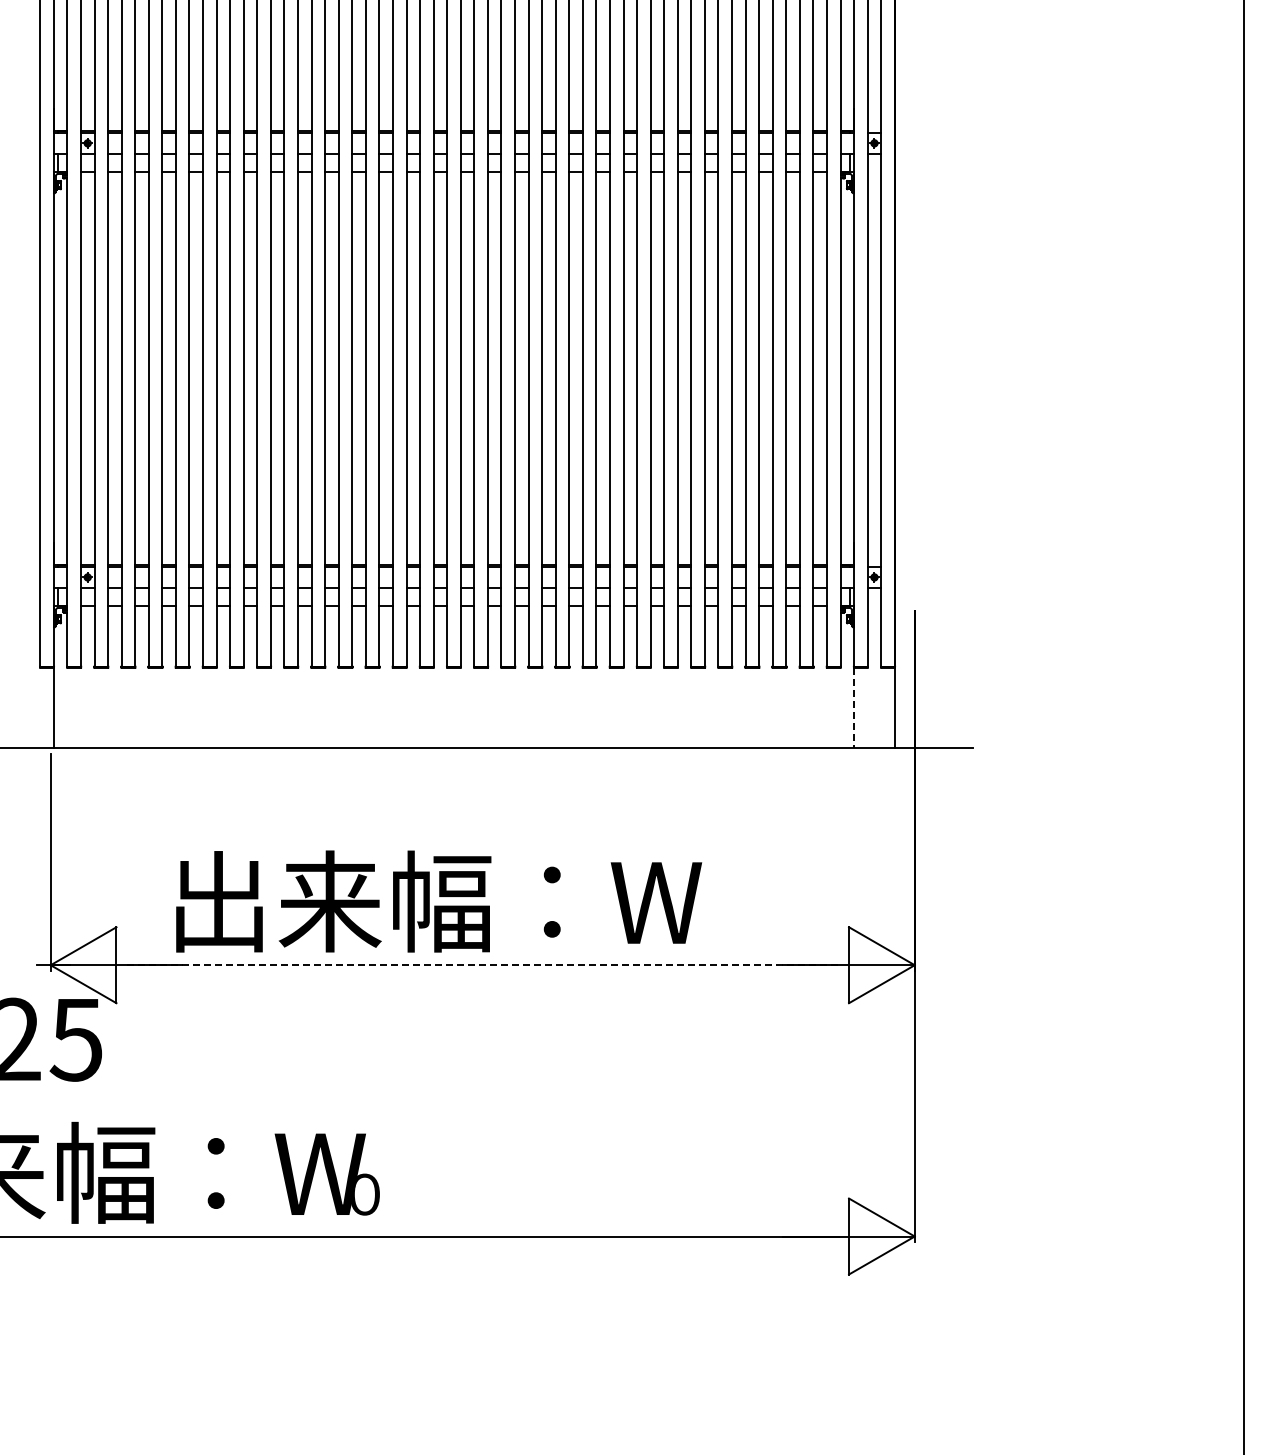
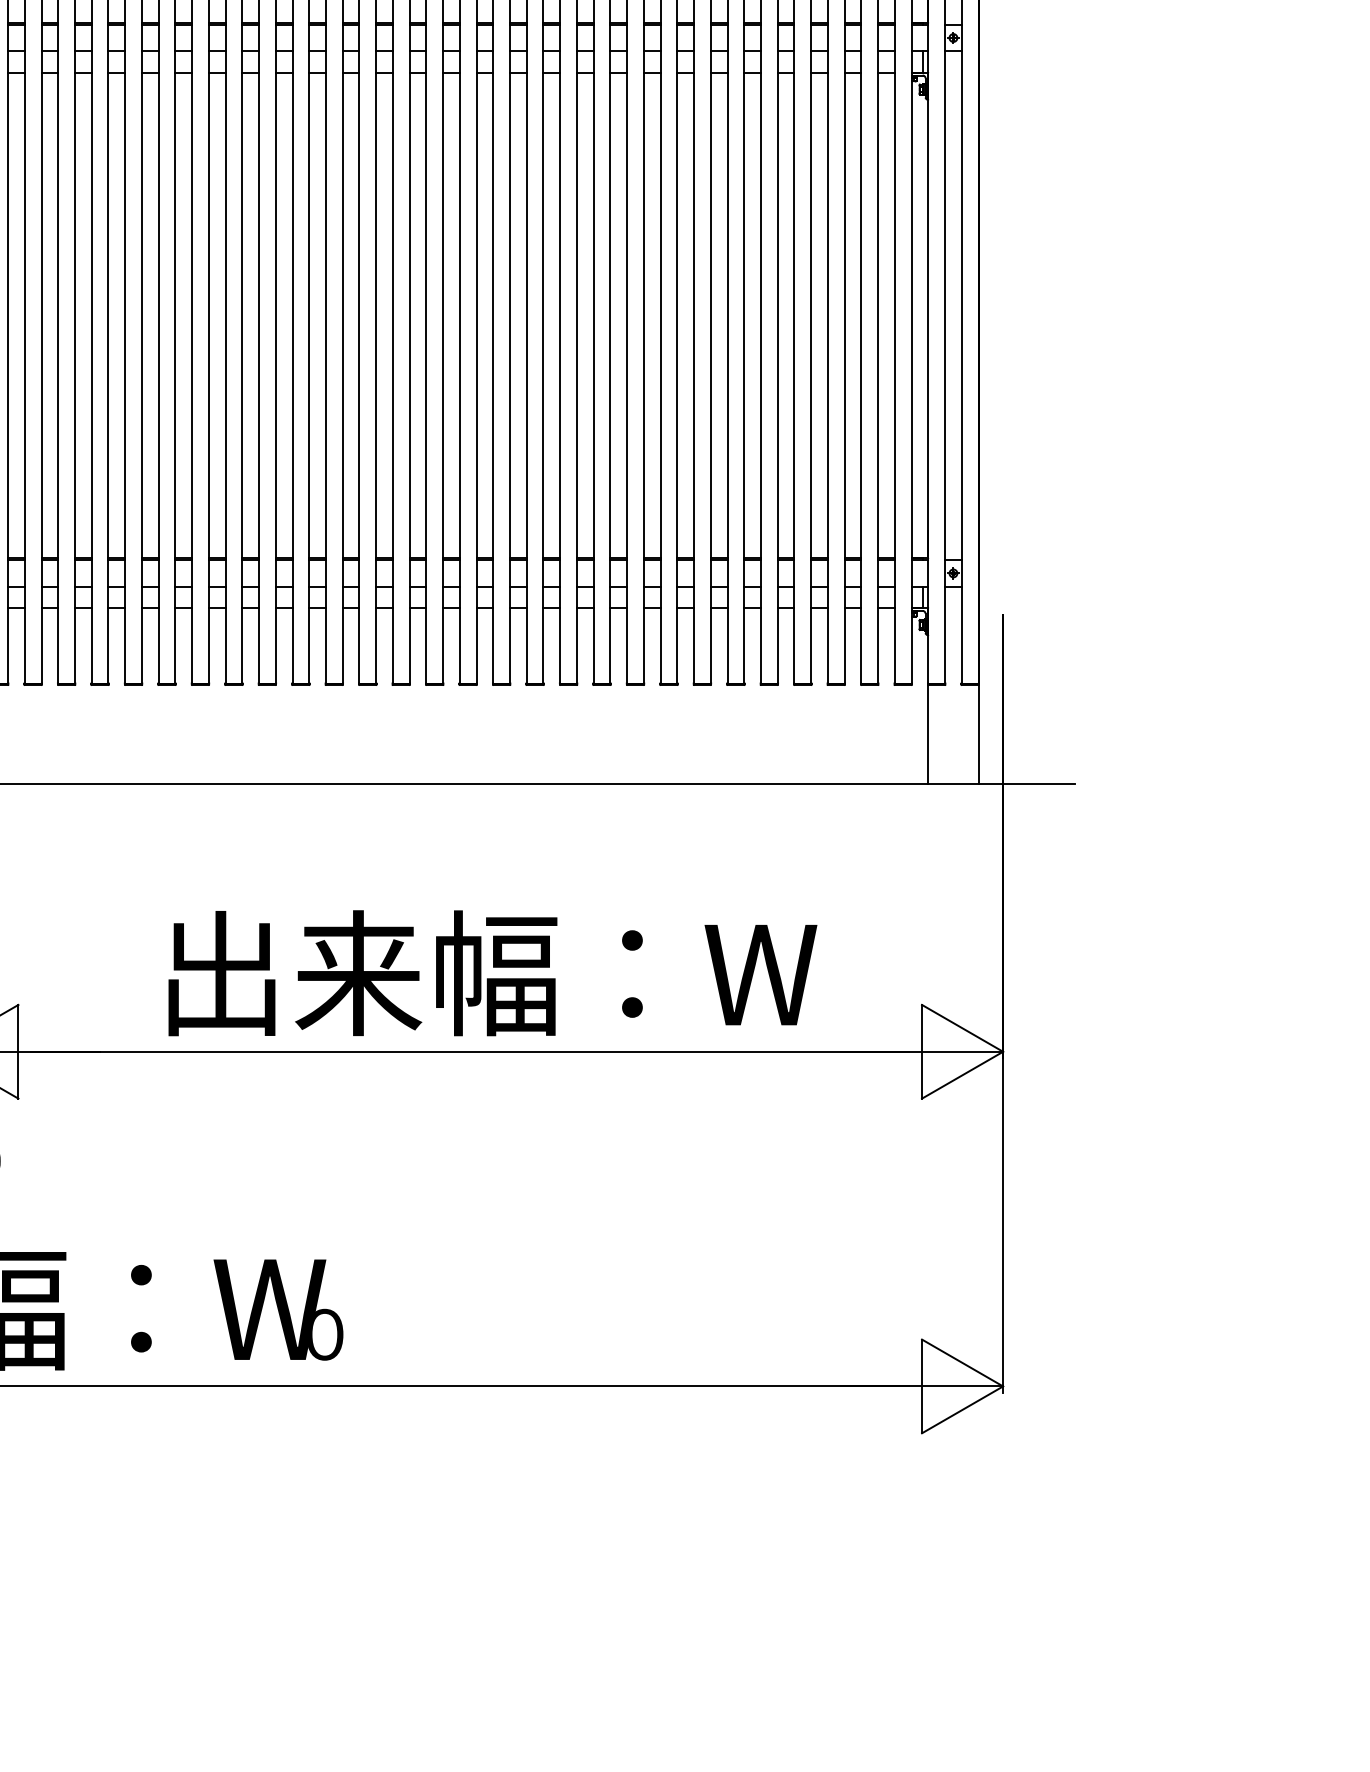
line: (854, 708) -> (928, 735), dashed -> solid
text: (439, 901) -> (493, 973), moved
line: (483, 965) -> (471, 1052), dashed -> solid

